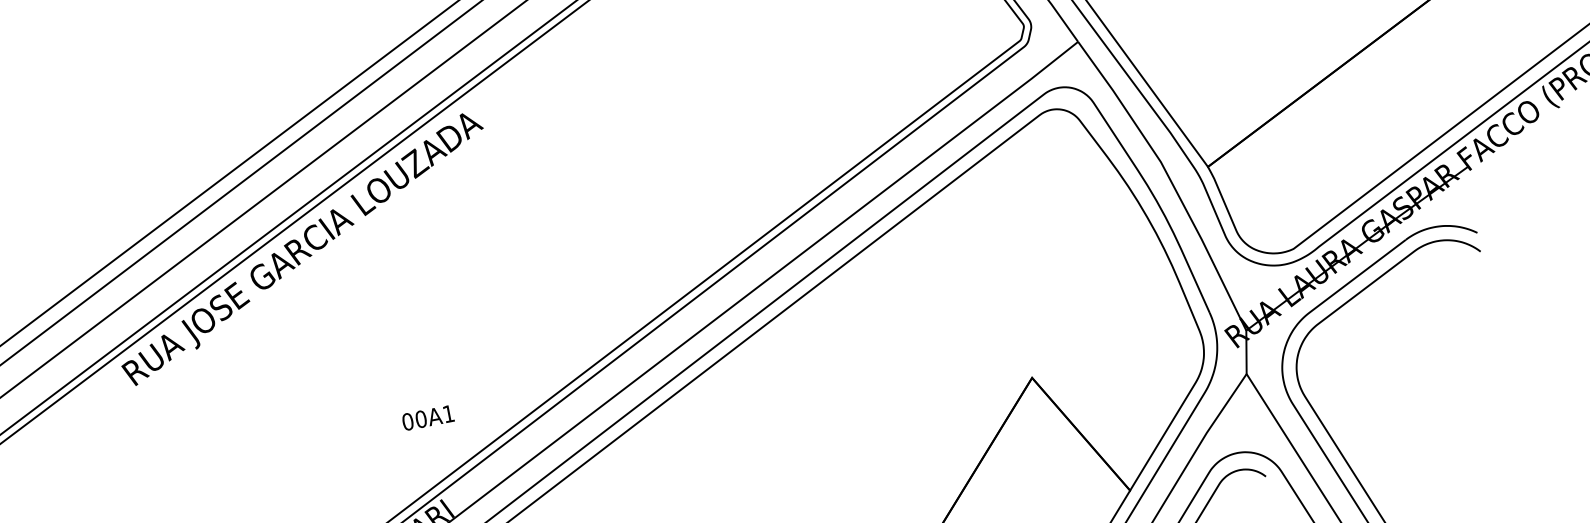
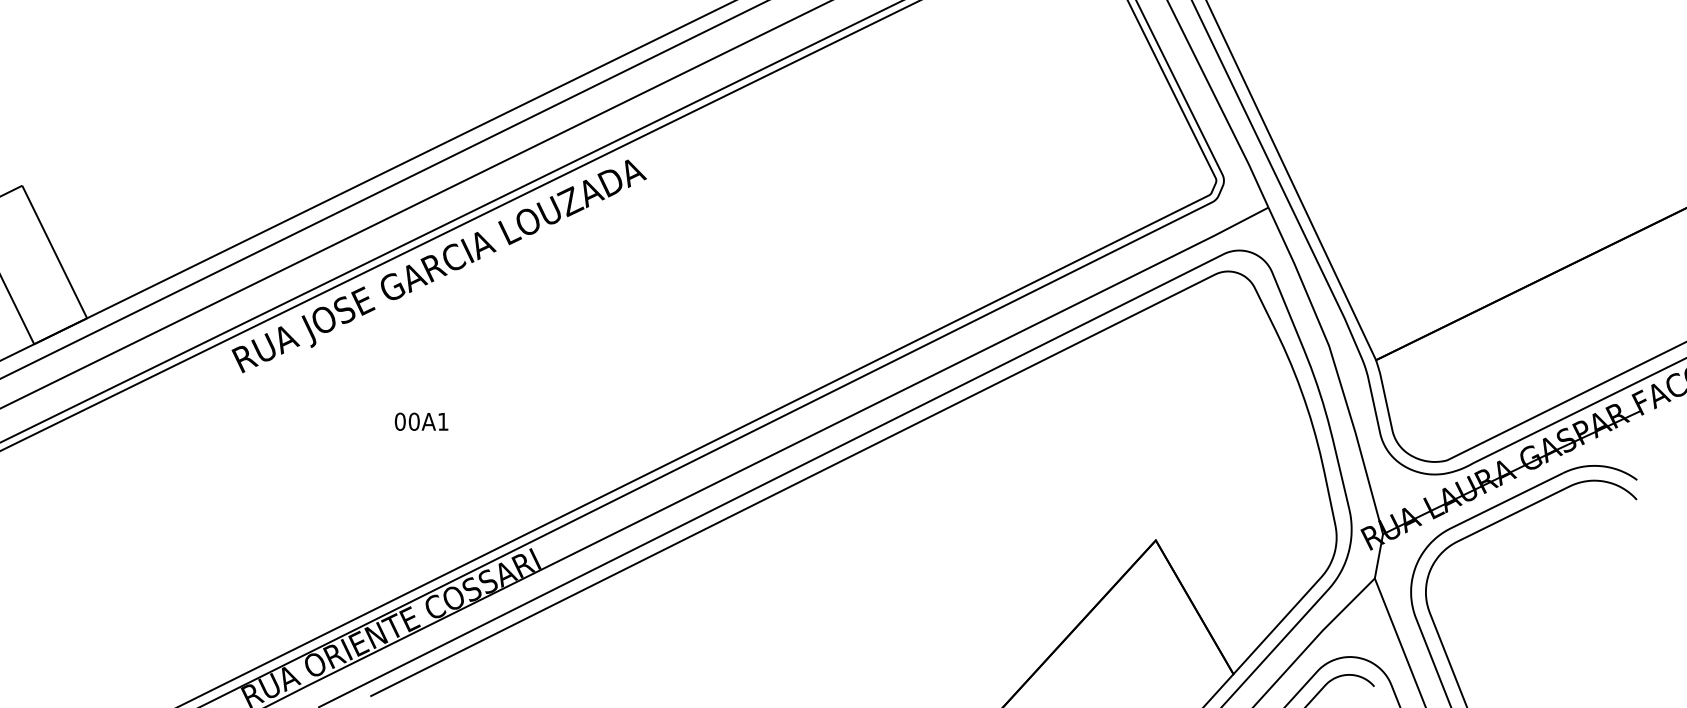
text: (427, 417) -> (421, 421), moved

